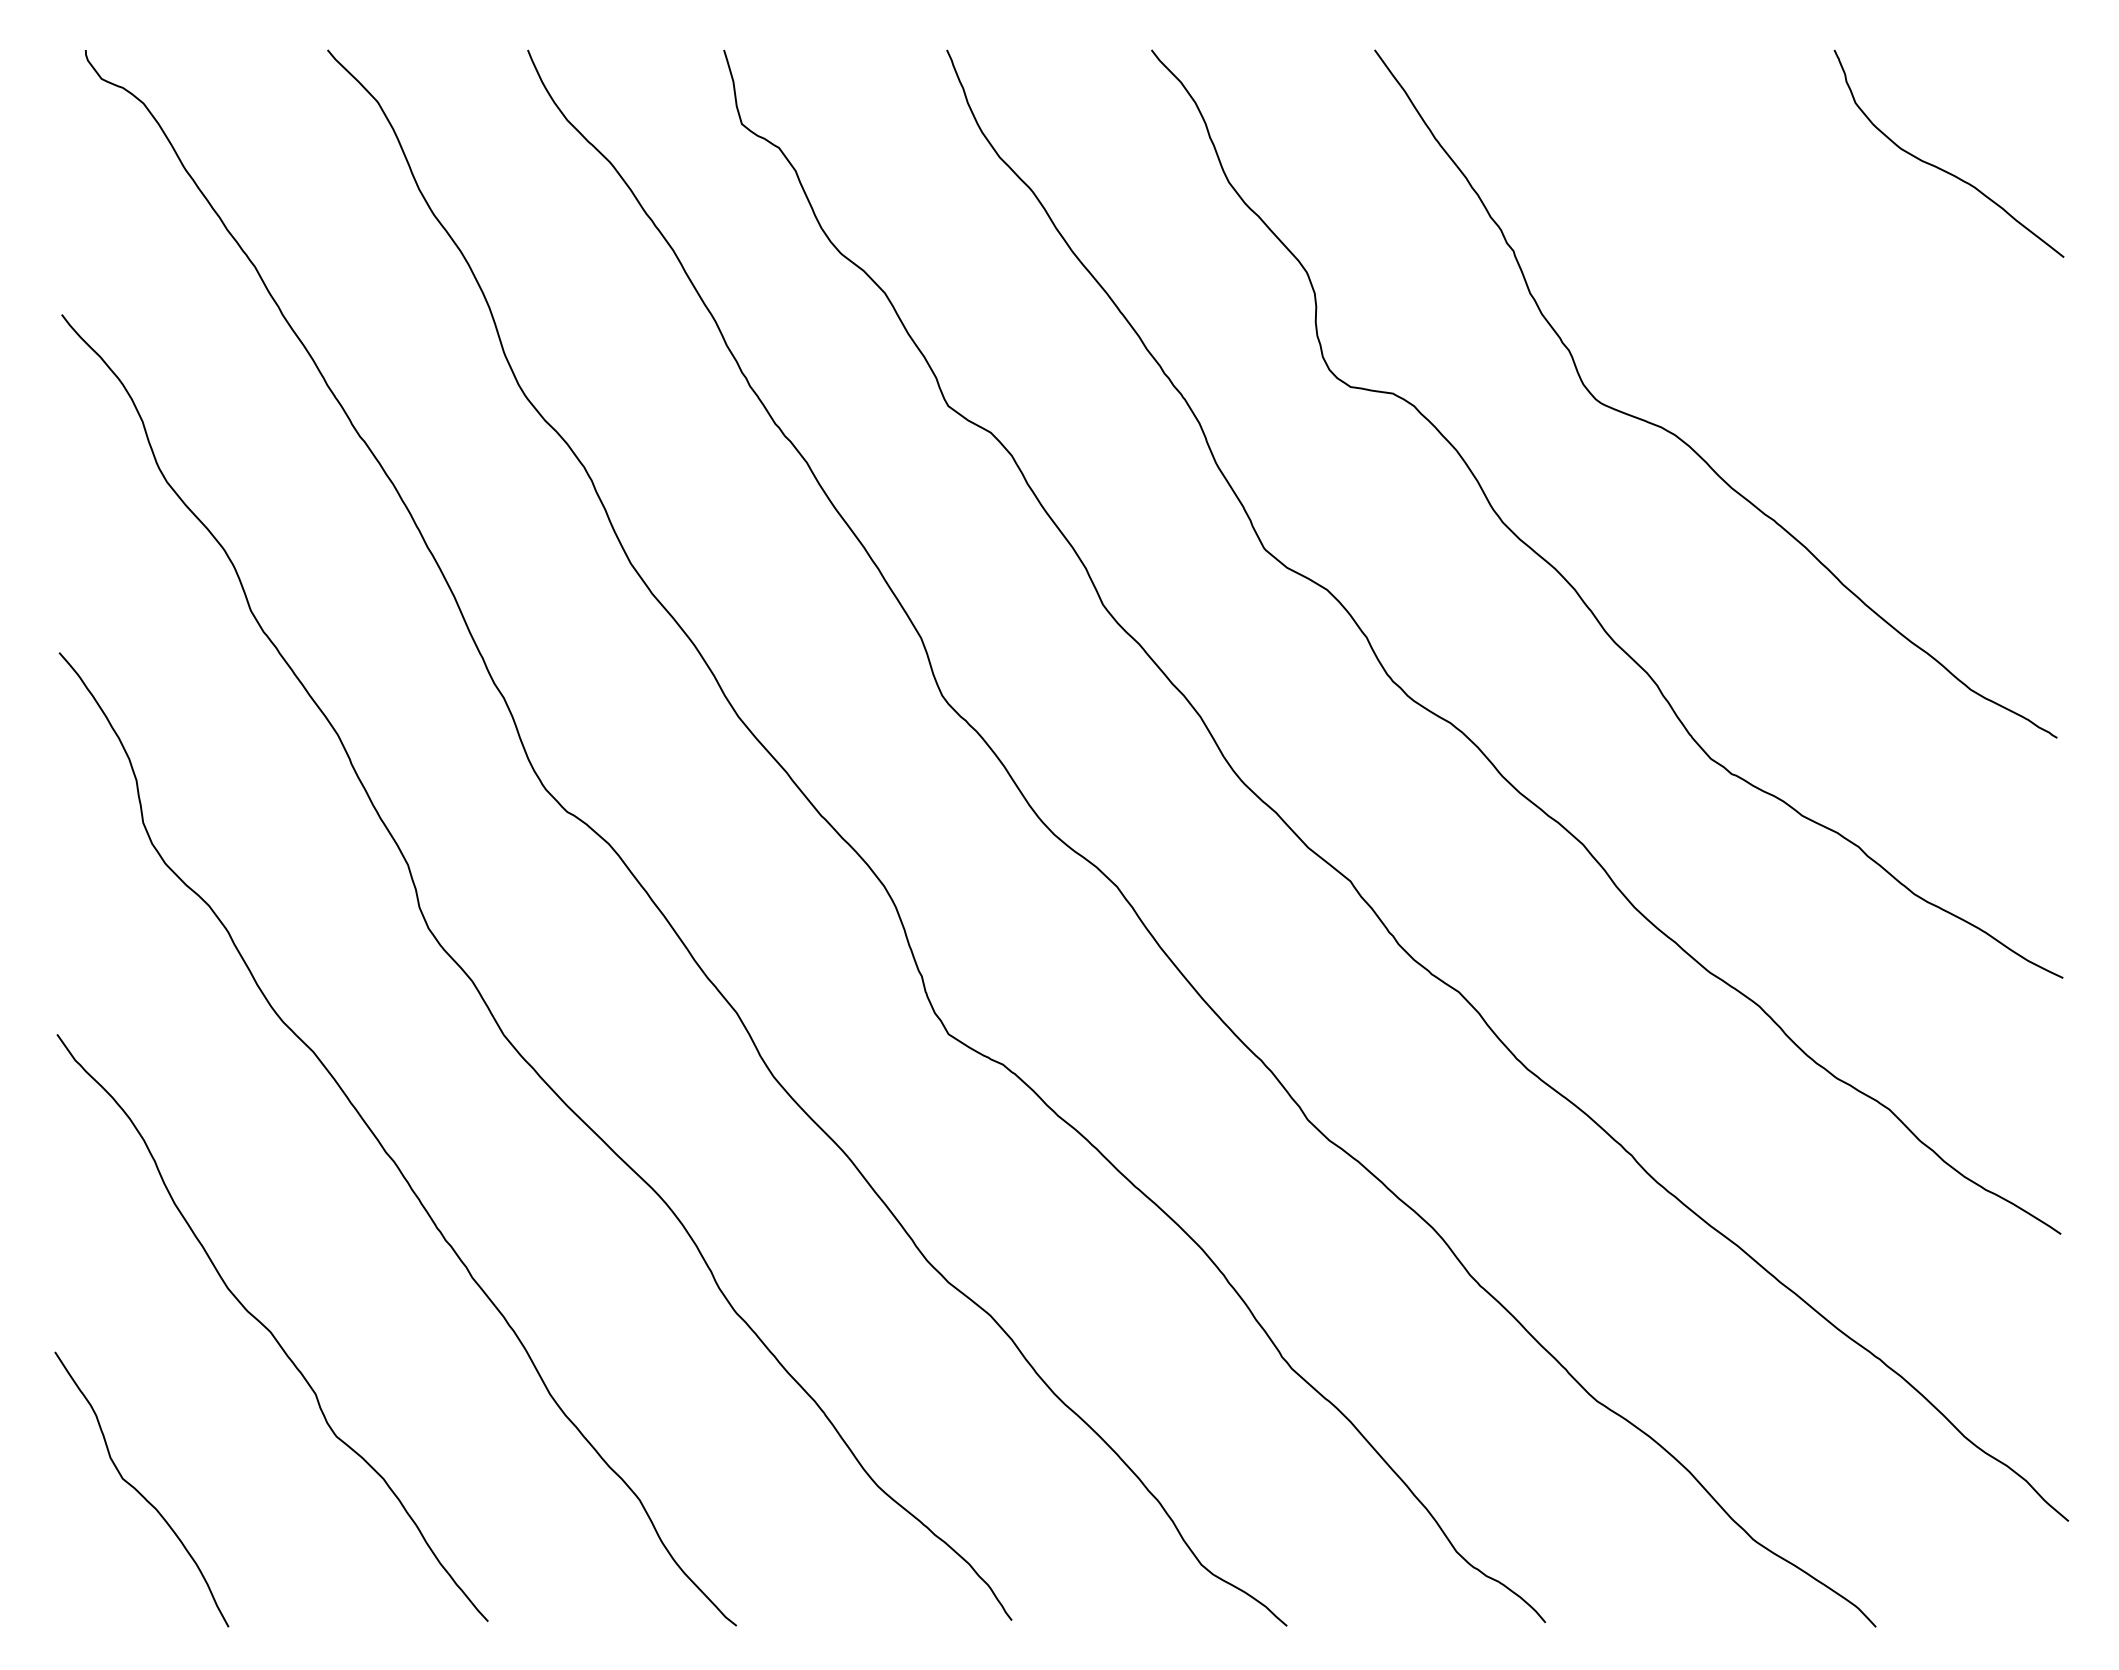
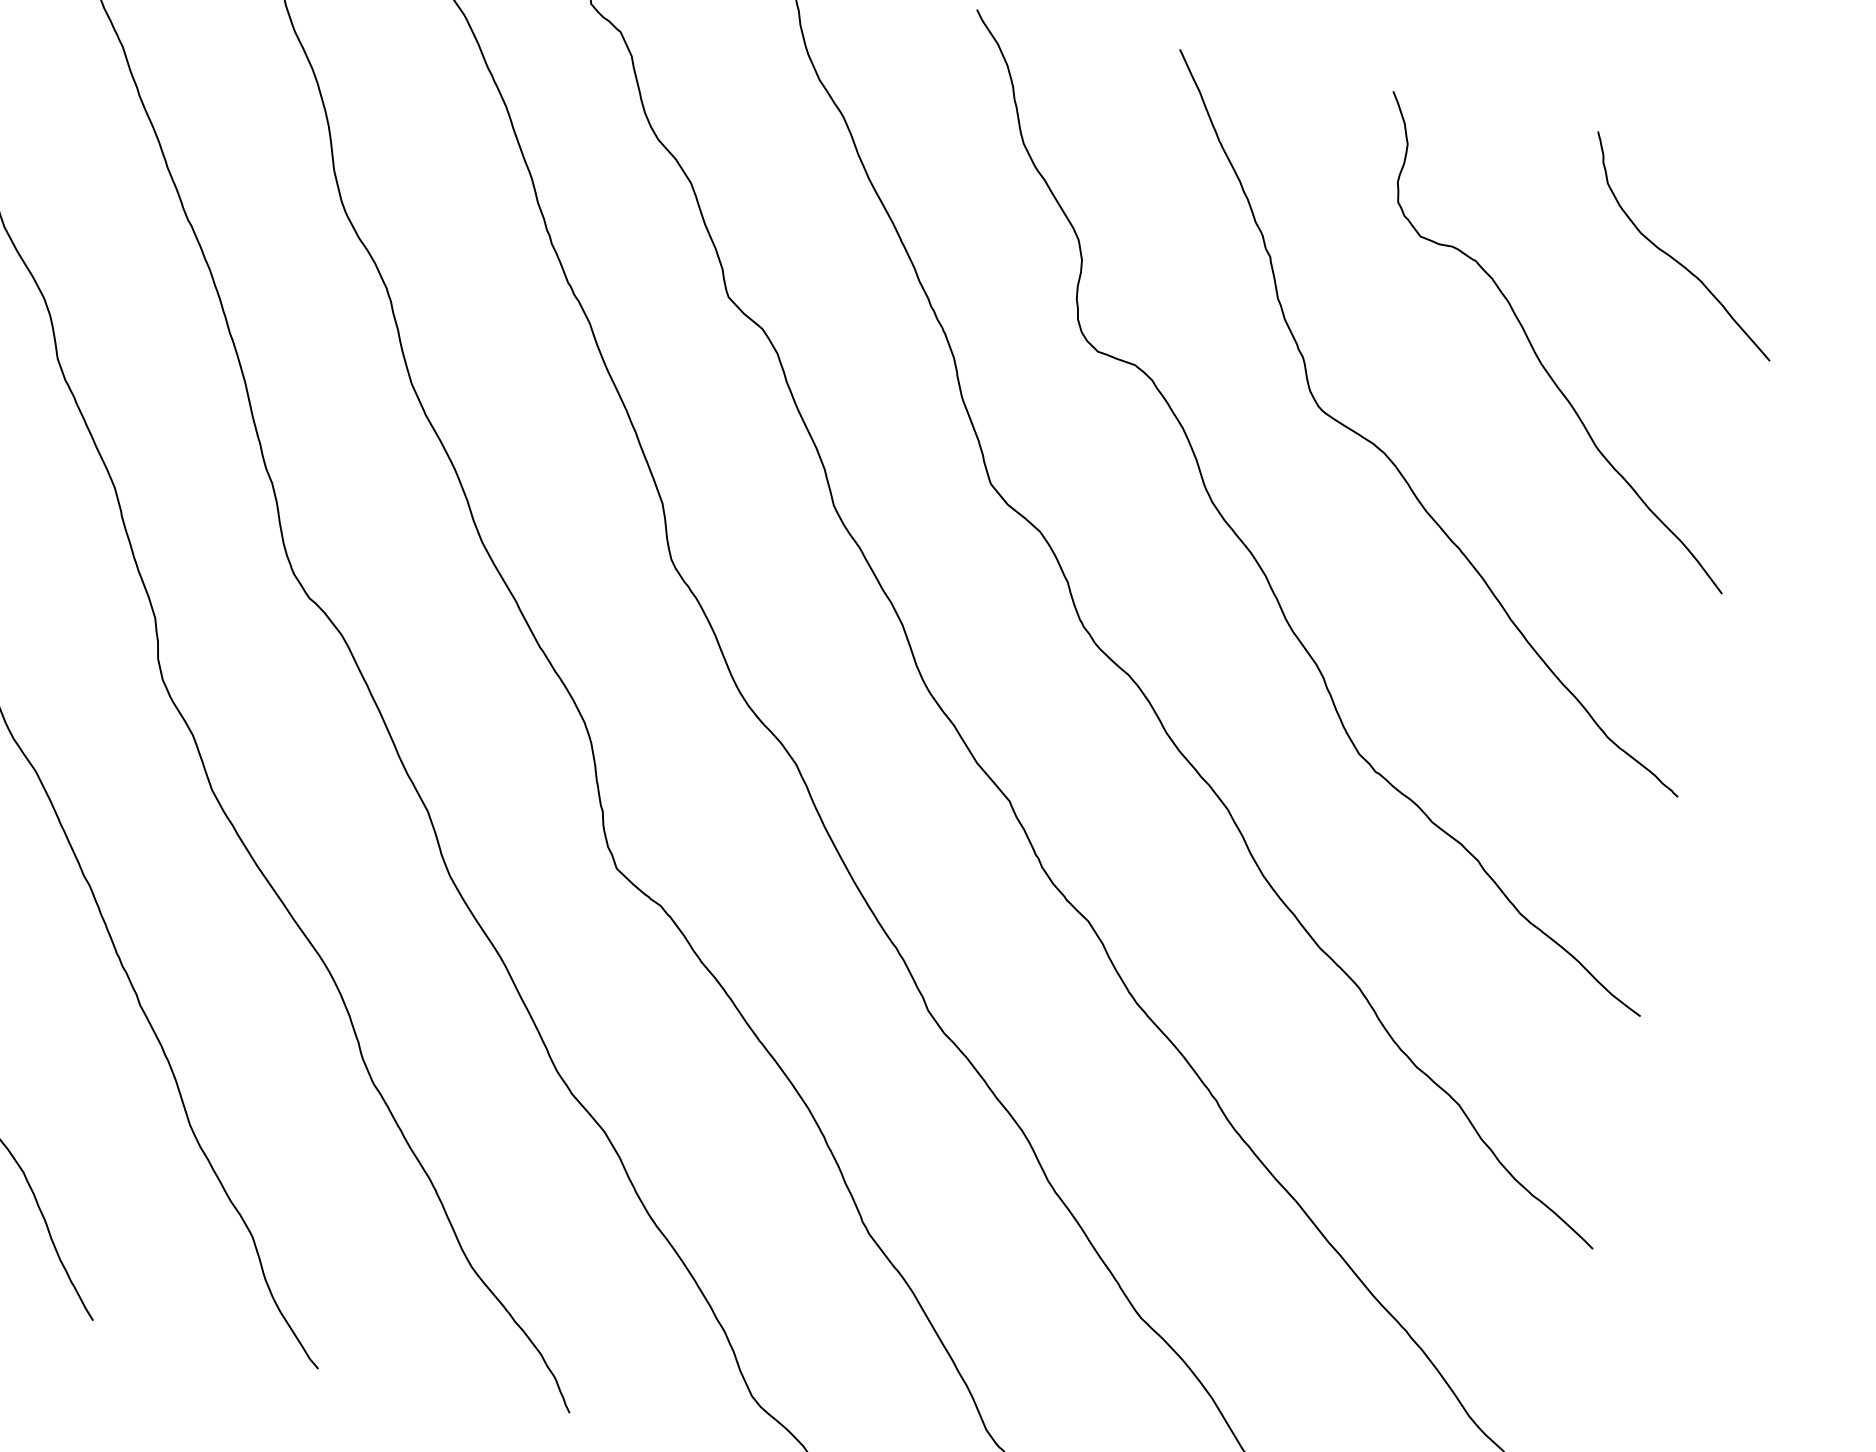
curve: (1815, 297) -> (1536, 353), added

